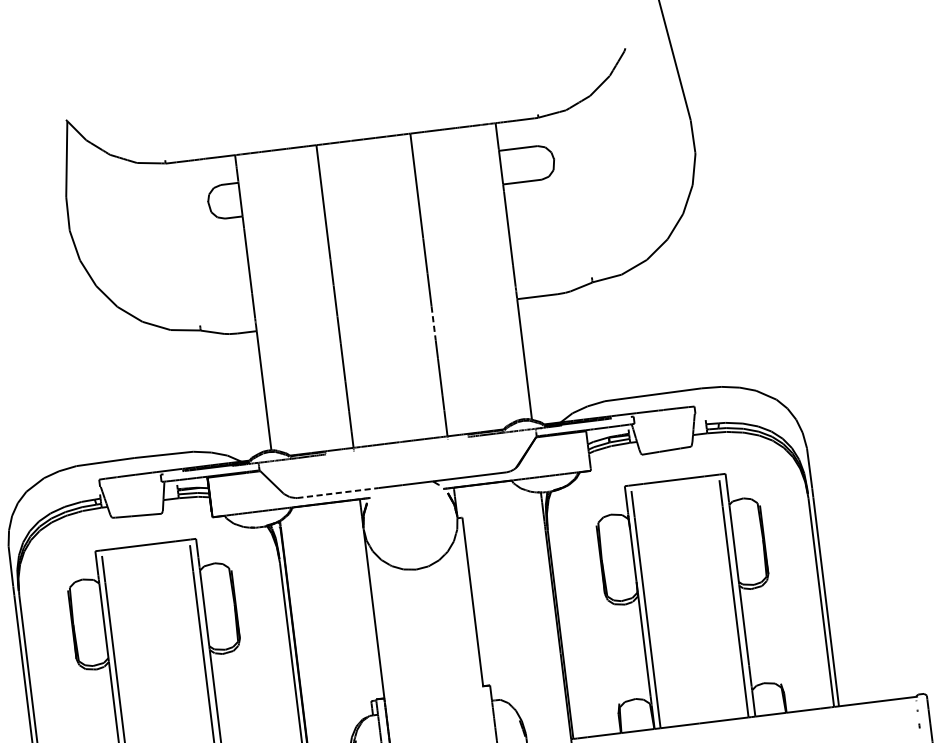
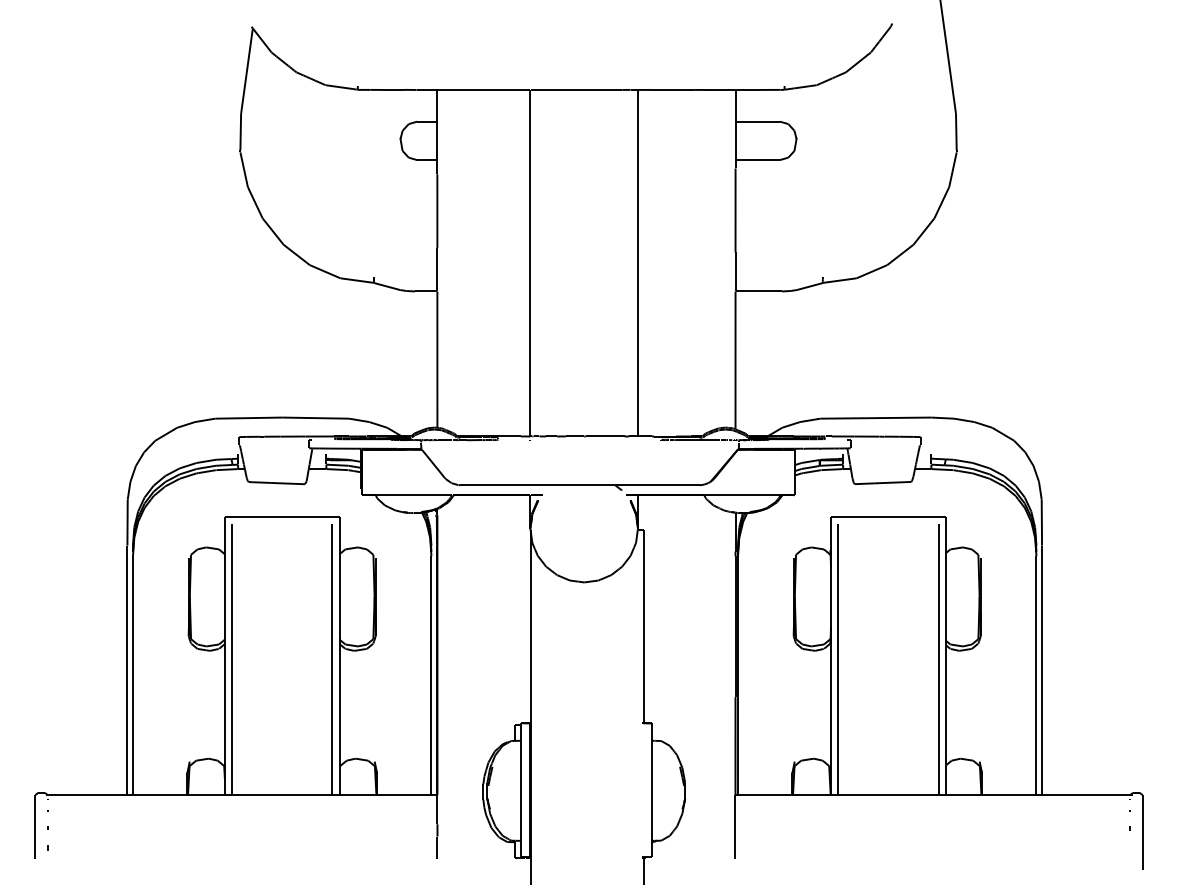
line: (433, 323) -> (637, 307), dashed -> solid
line: (337, 493) -> (506, 485), dashed -> solid

